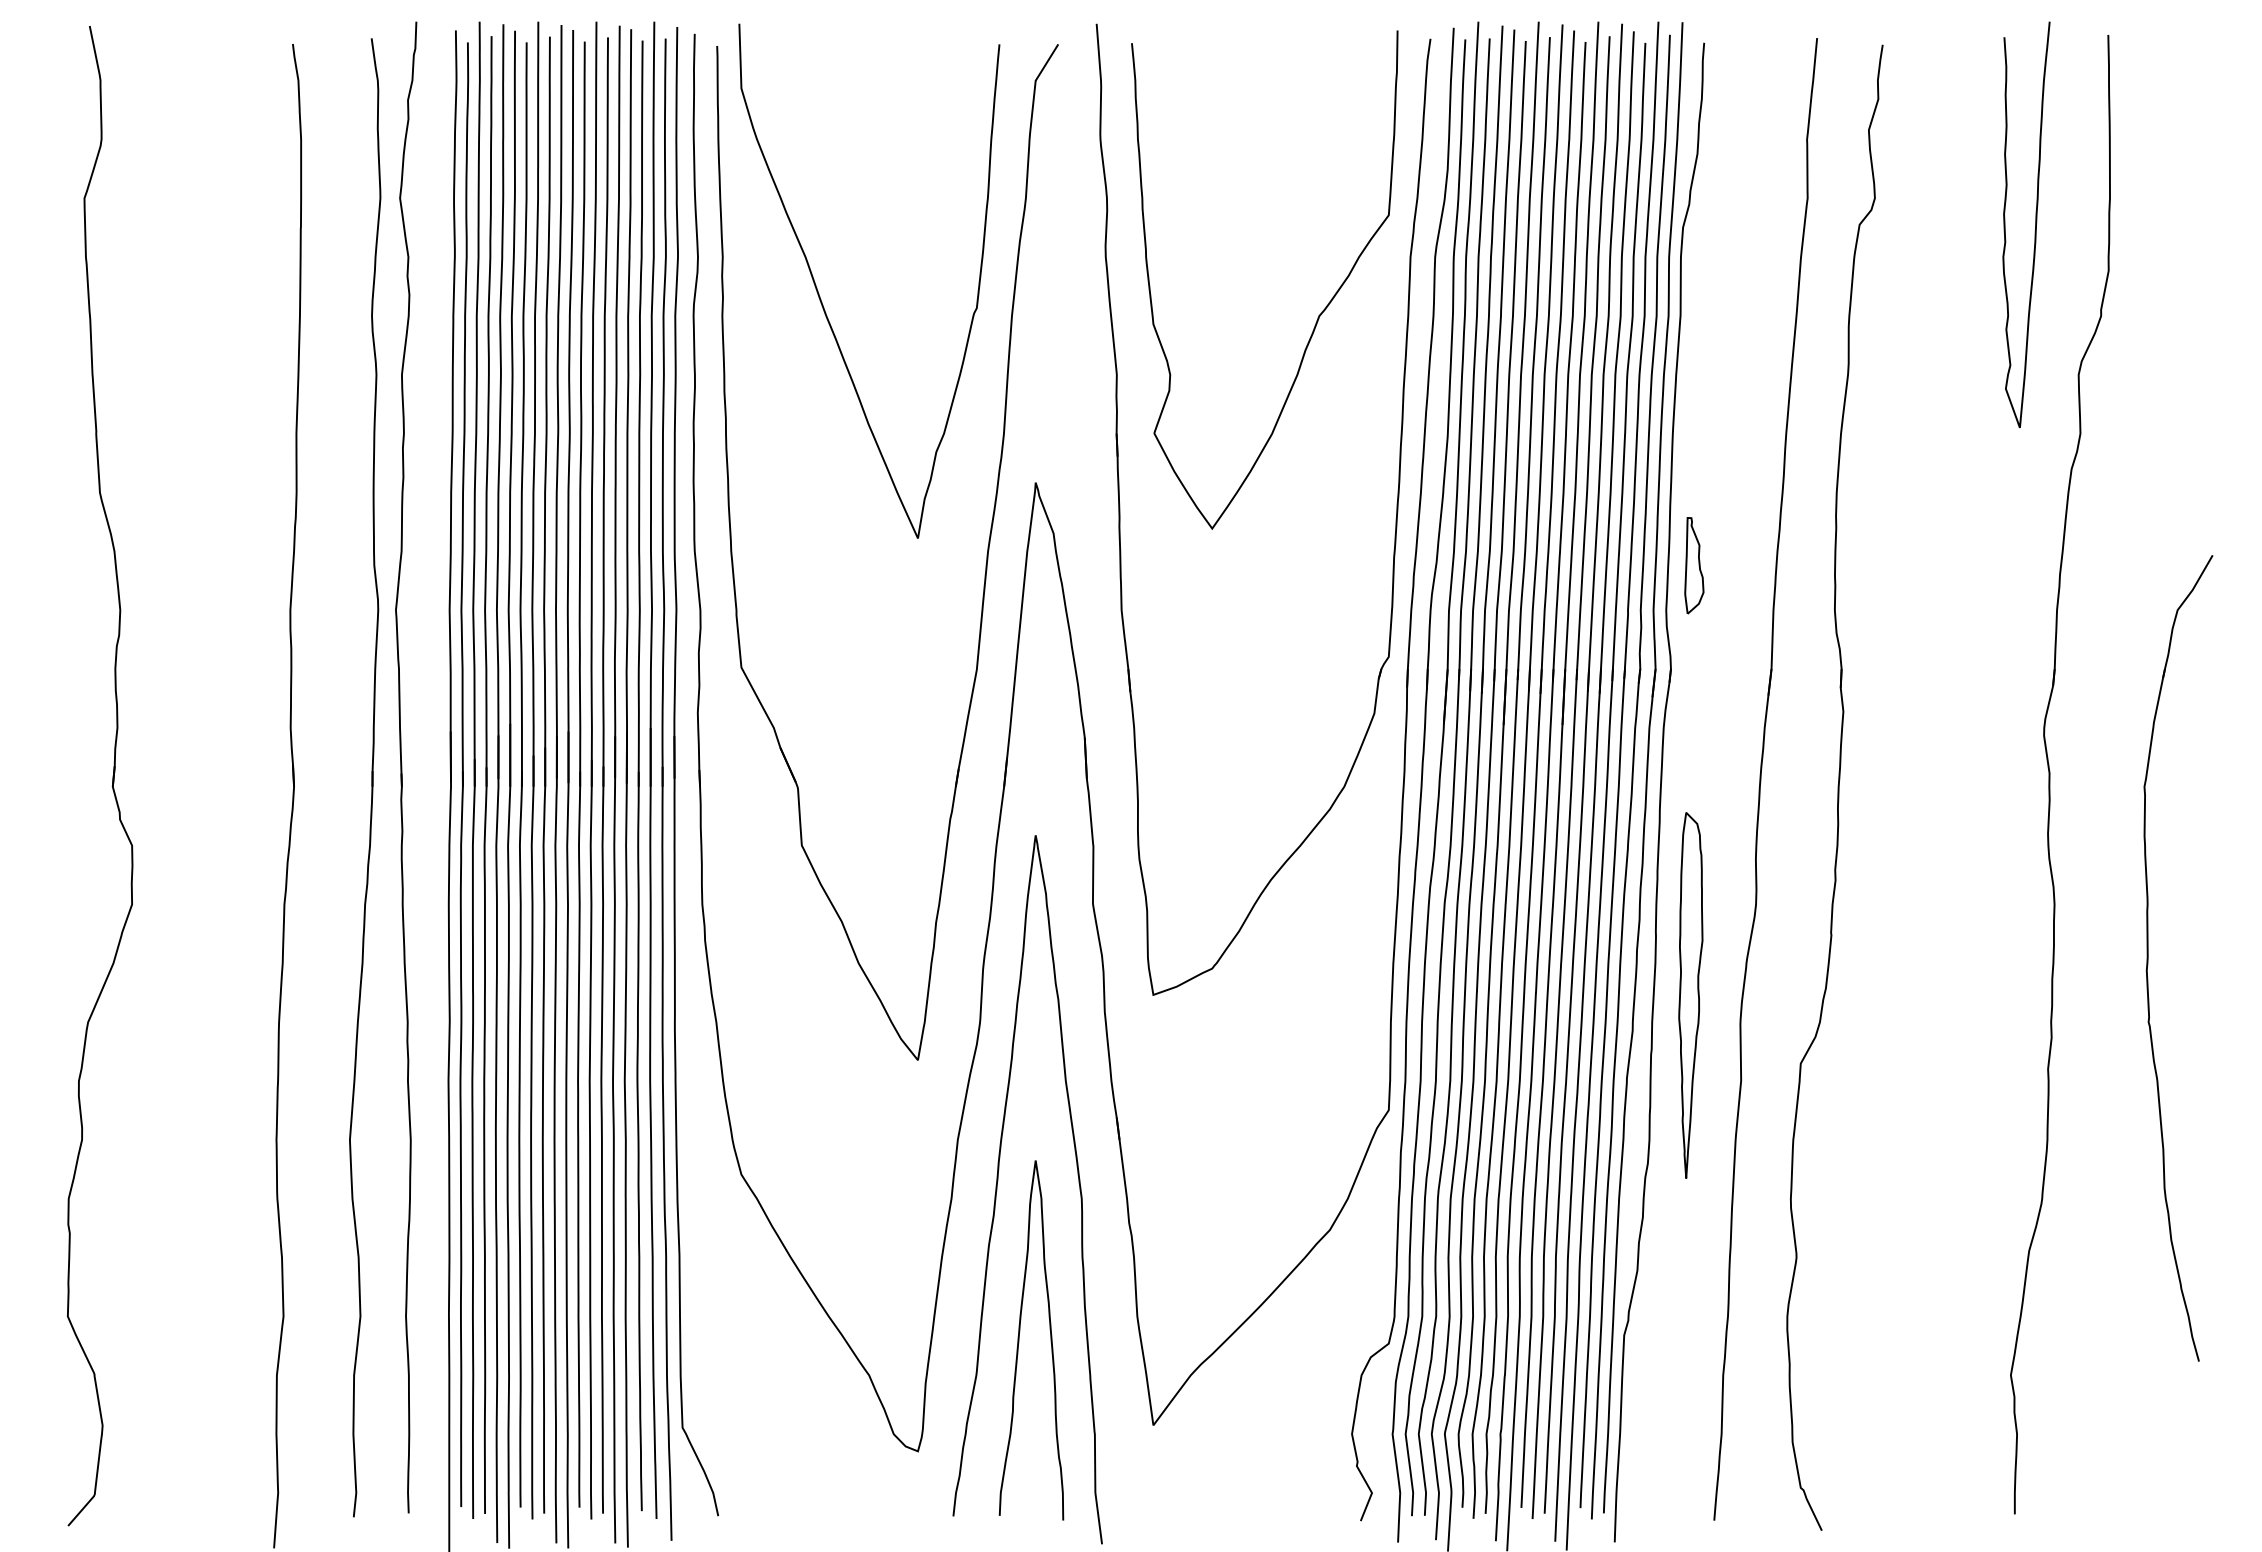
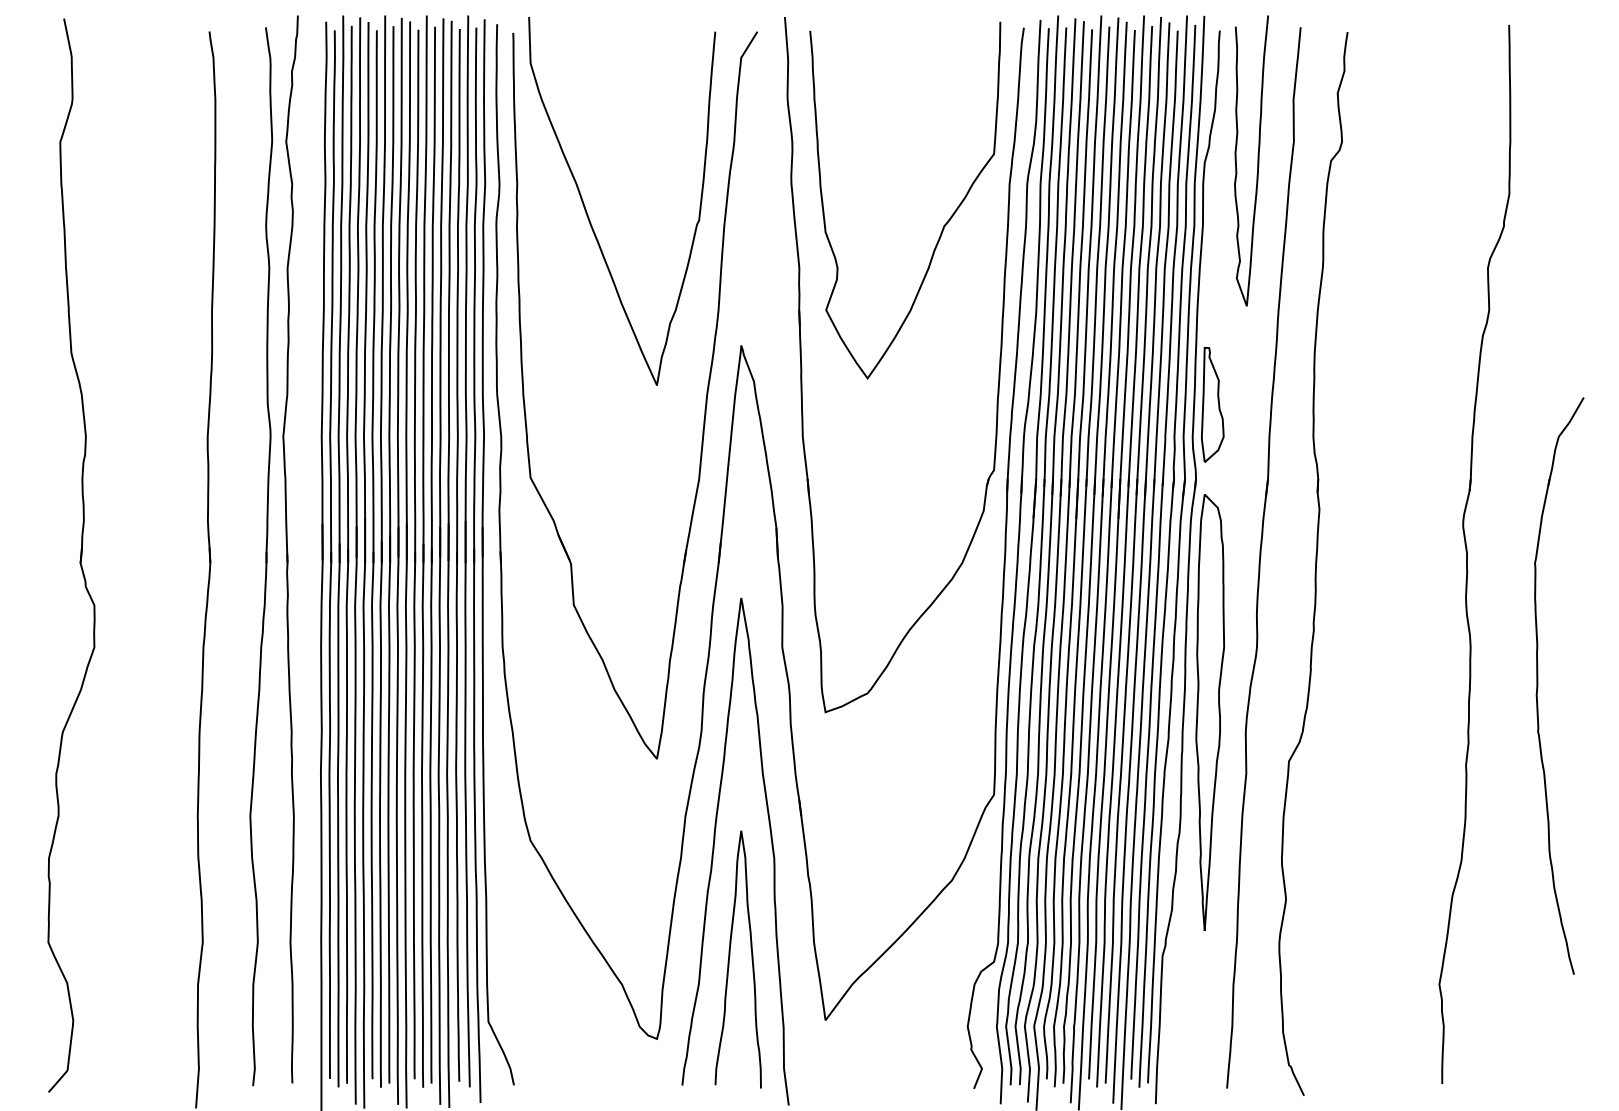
curve: (2035, 224) -> (1258, 160), moved
part: (1694, 565) -> (1212, 404), size x1.67
part: (1690, 995) -> (1210, 712), size x1.67

